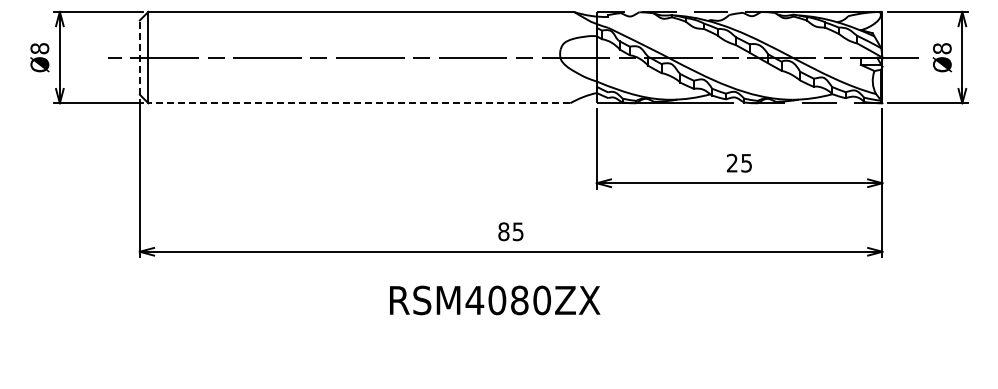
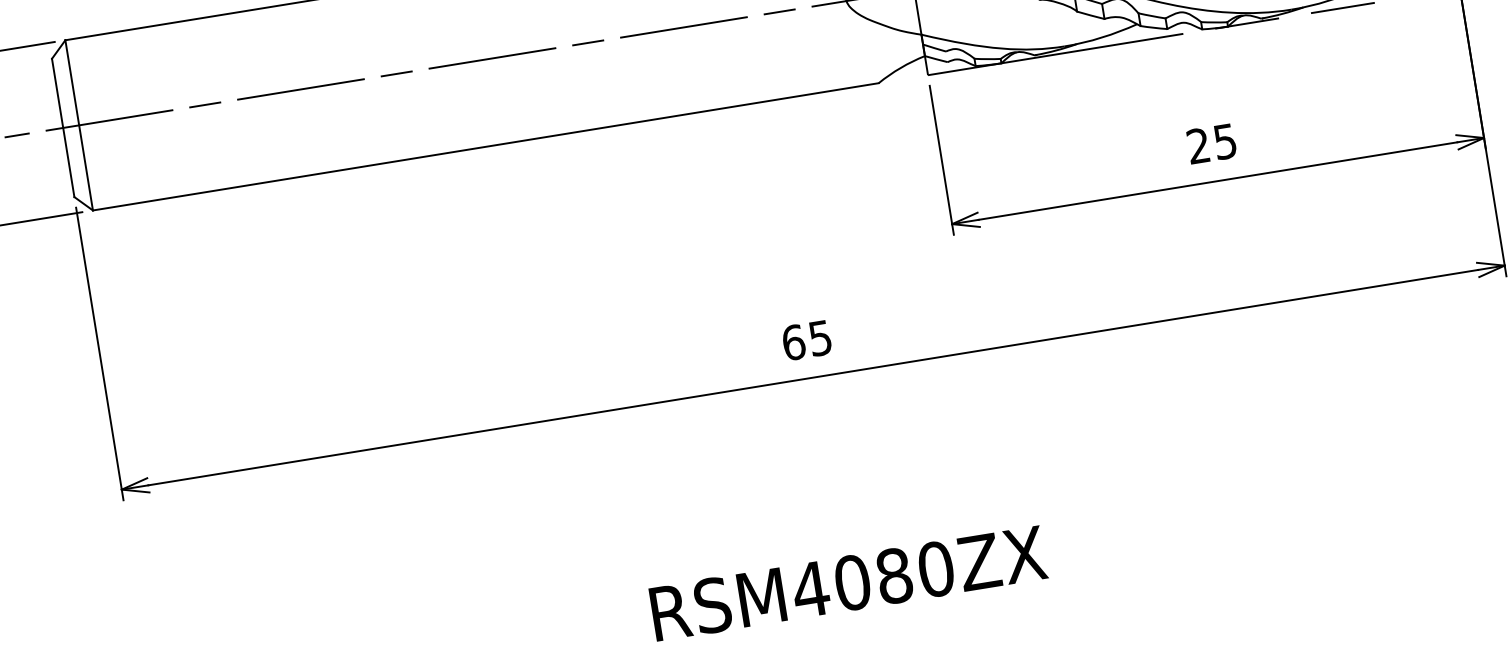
line: (139, 57) -> (62, 127), dashed -> solid
line: (359, 103) -> (486, 147), dashed -> solid
text: (503, 231) -> (792, 342), 85 -> 65
text: (495, 300) -> (849, 583), moved

